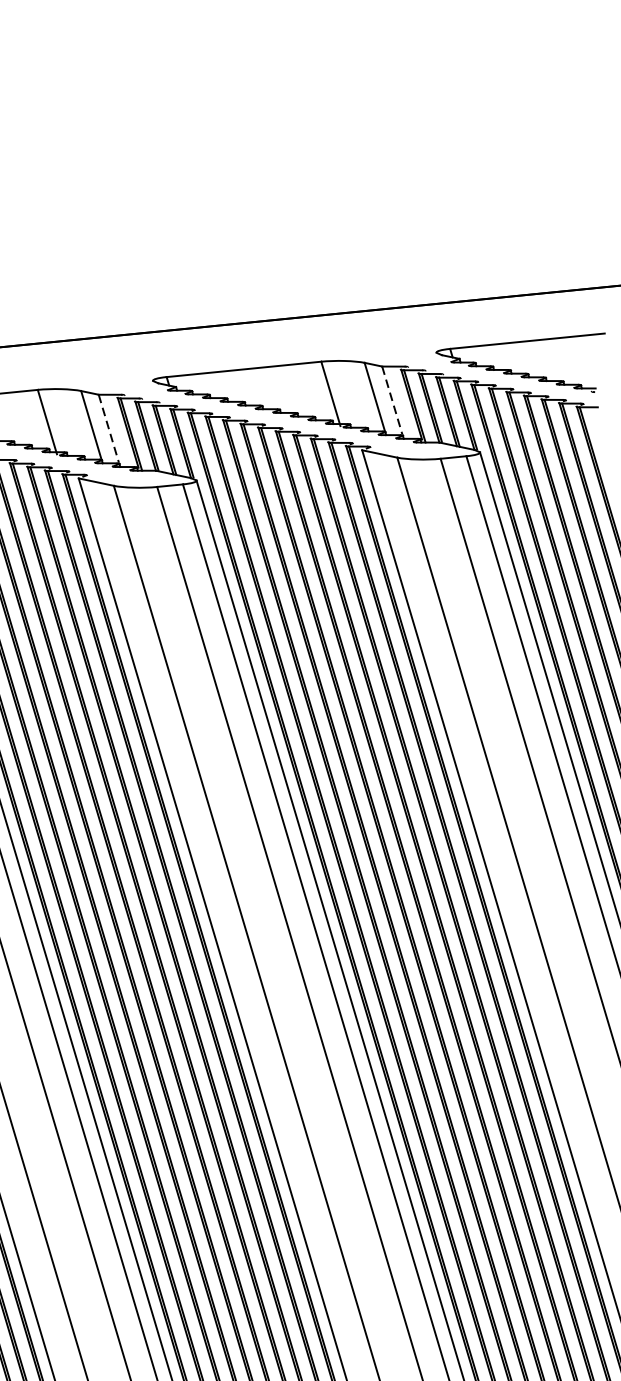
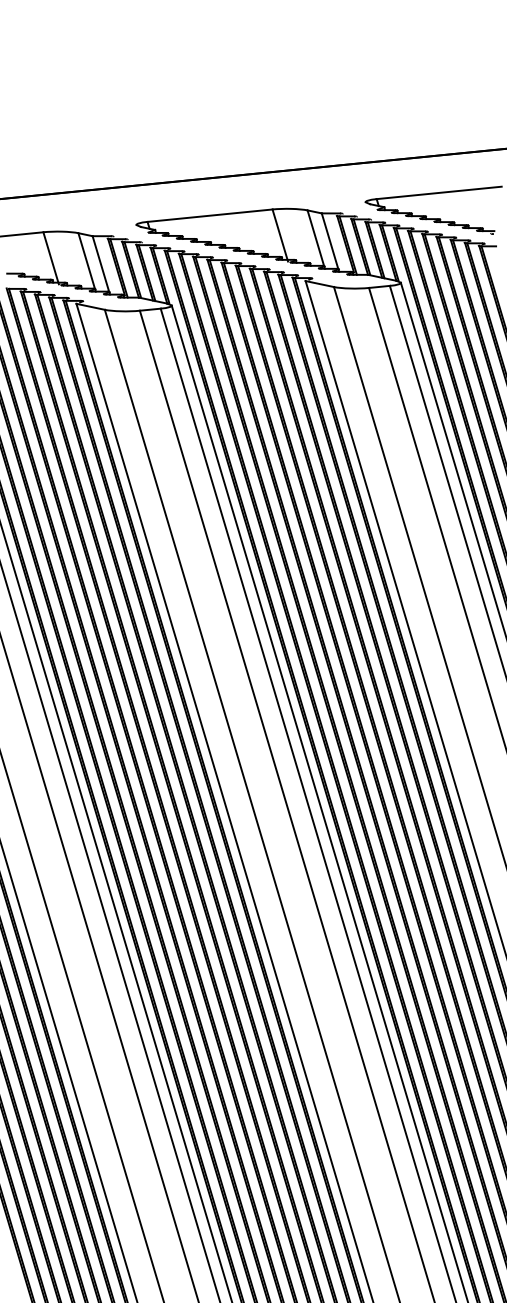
line: (391, 400) -> (329, 240), dashed -> solid
line: (108, 428) -> (100, 263), dashed -> solid

